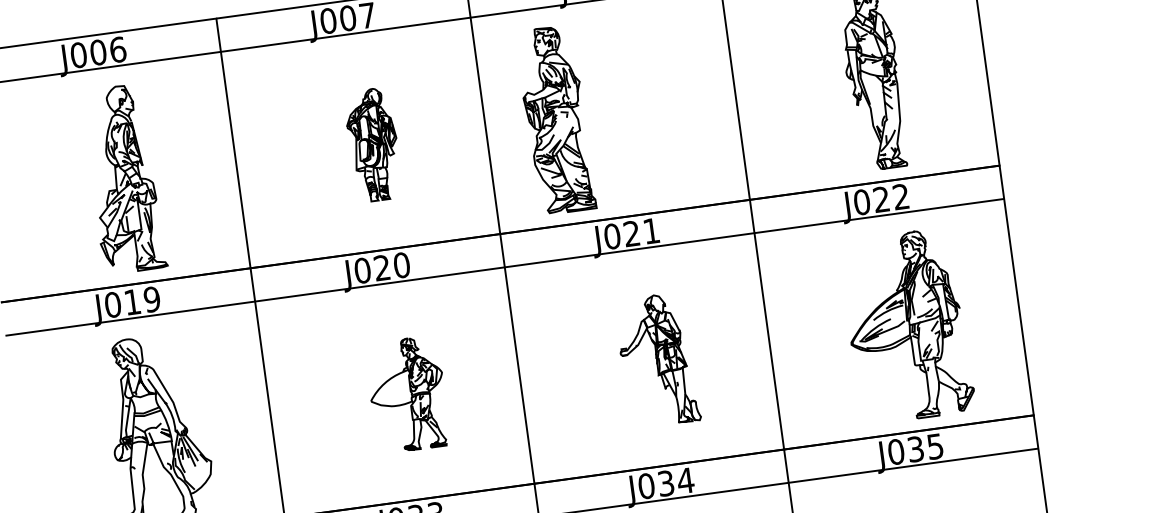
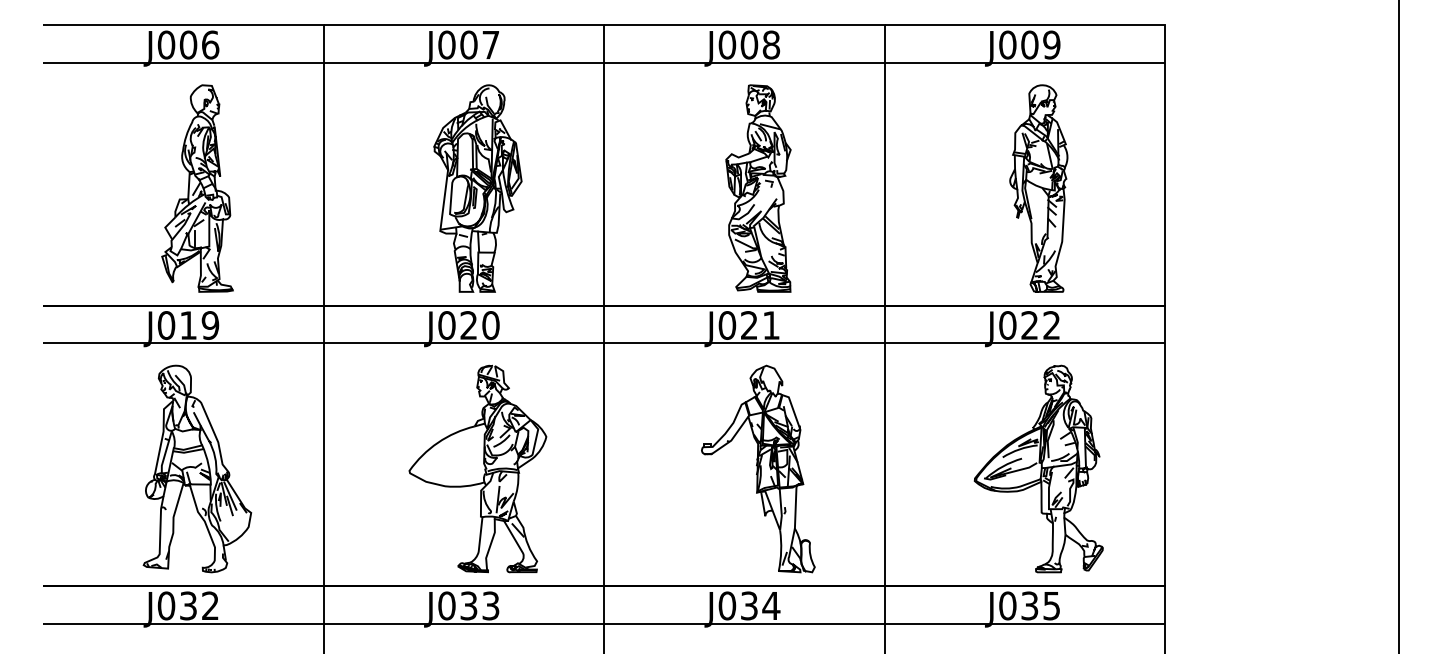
part: (555, 120) -> (758, 188), moved
part: (373, 145) -> (477, 188), size x1.67
part: (657, 360) -> (758, 468), size x1.43
part: (407, 394) -> (477, 468), size x1.67

